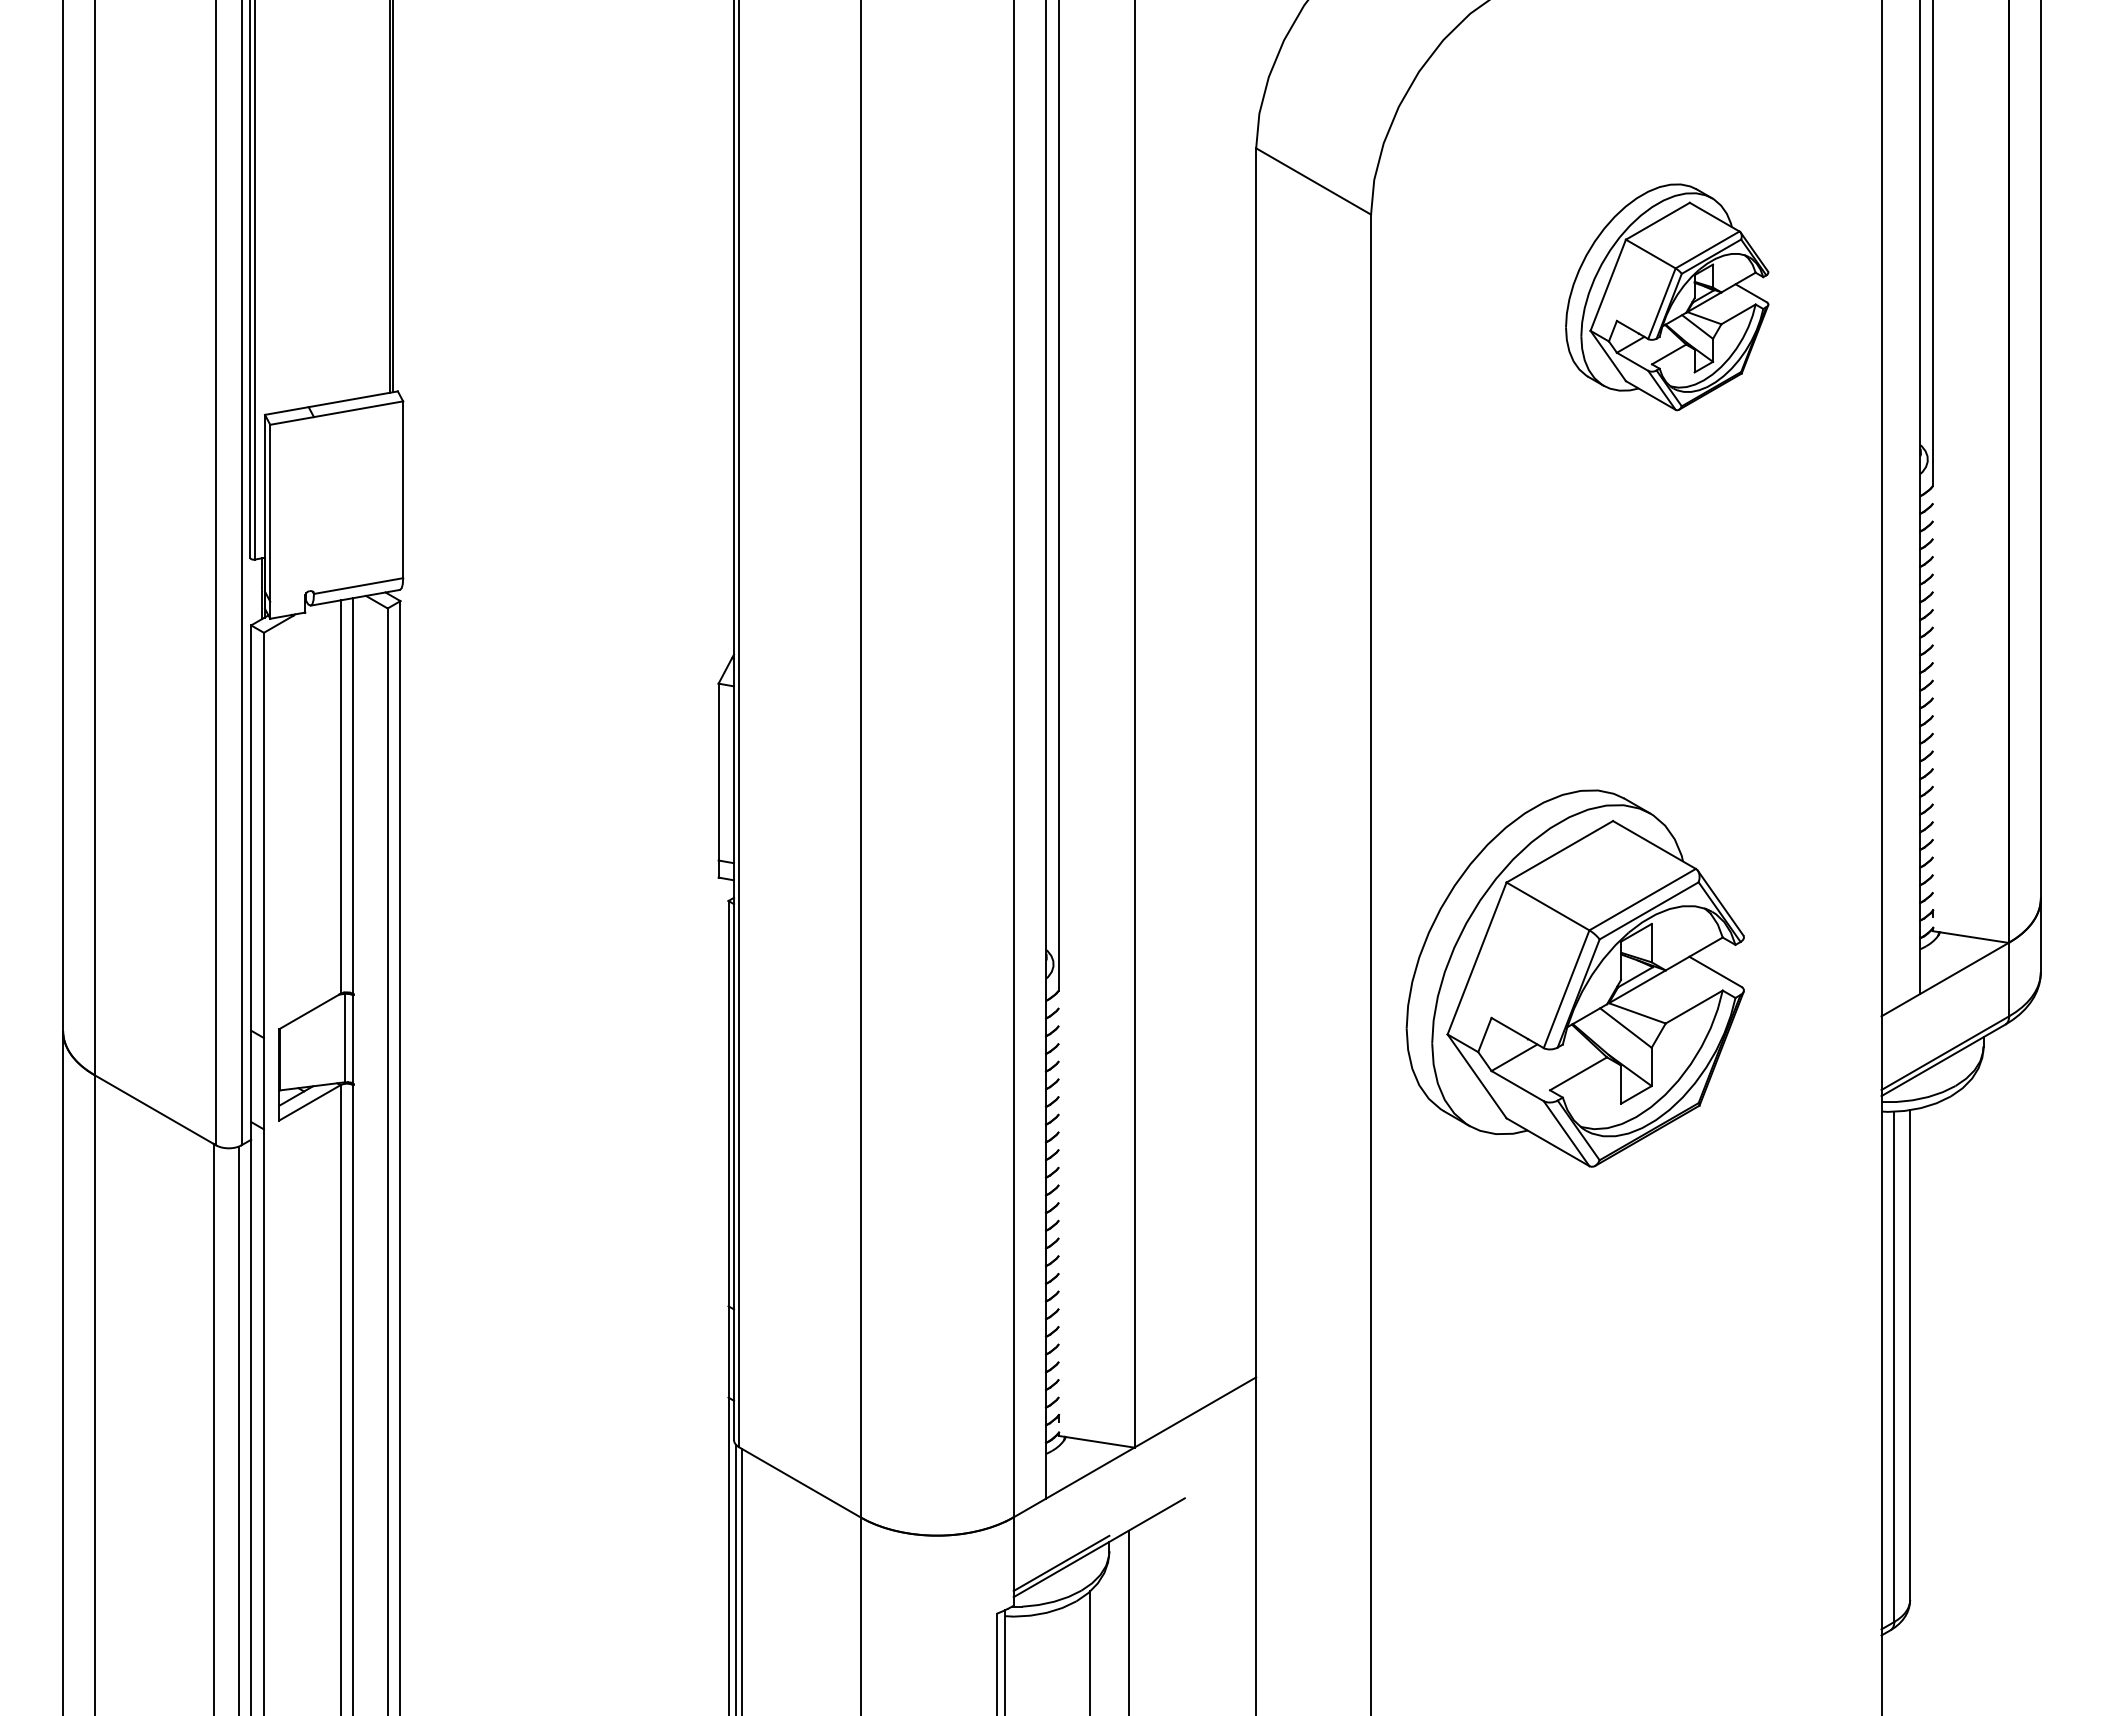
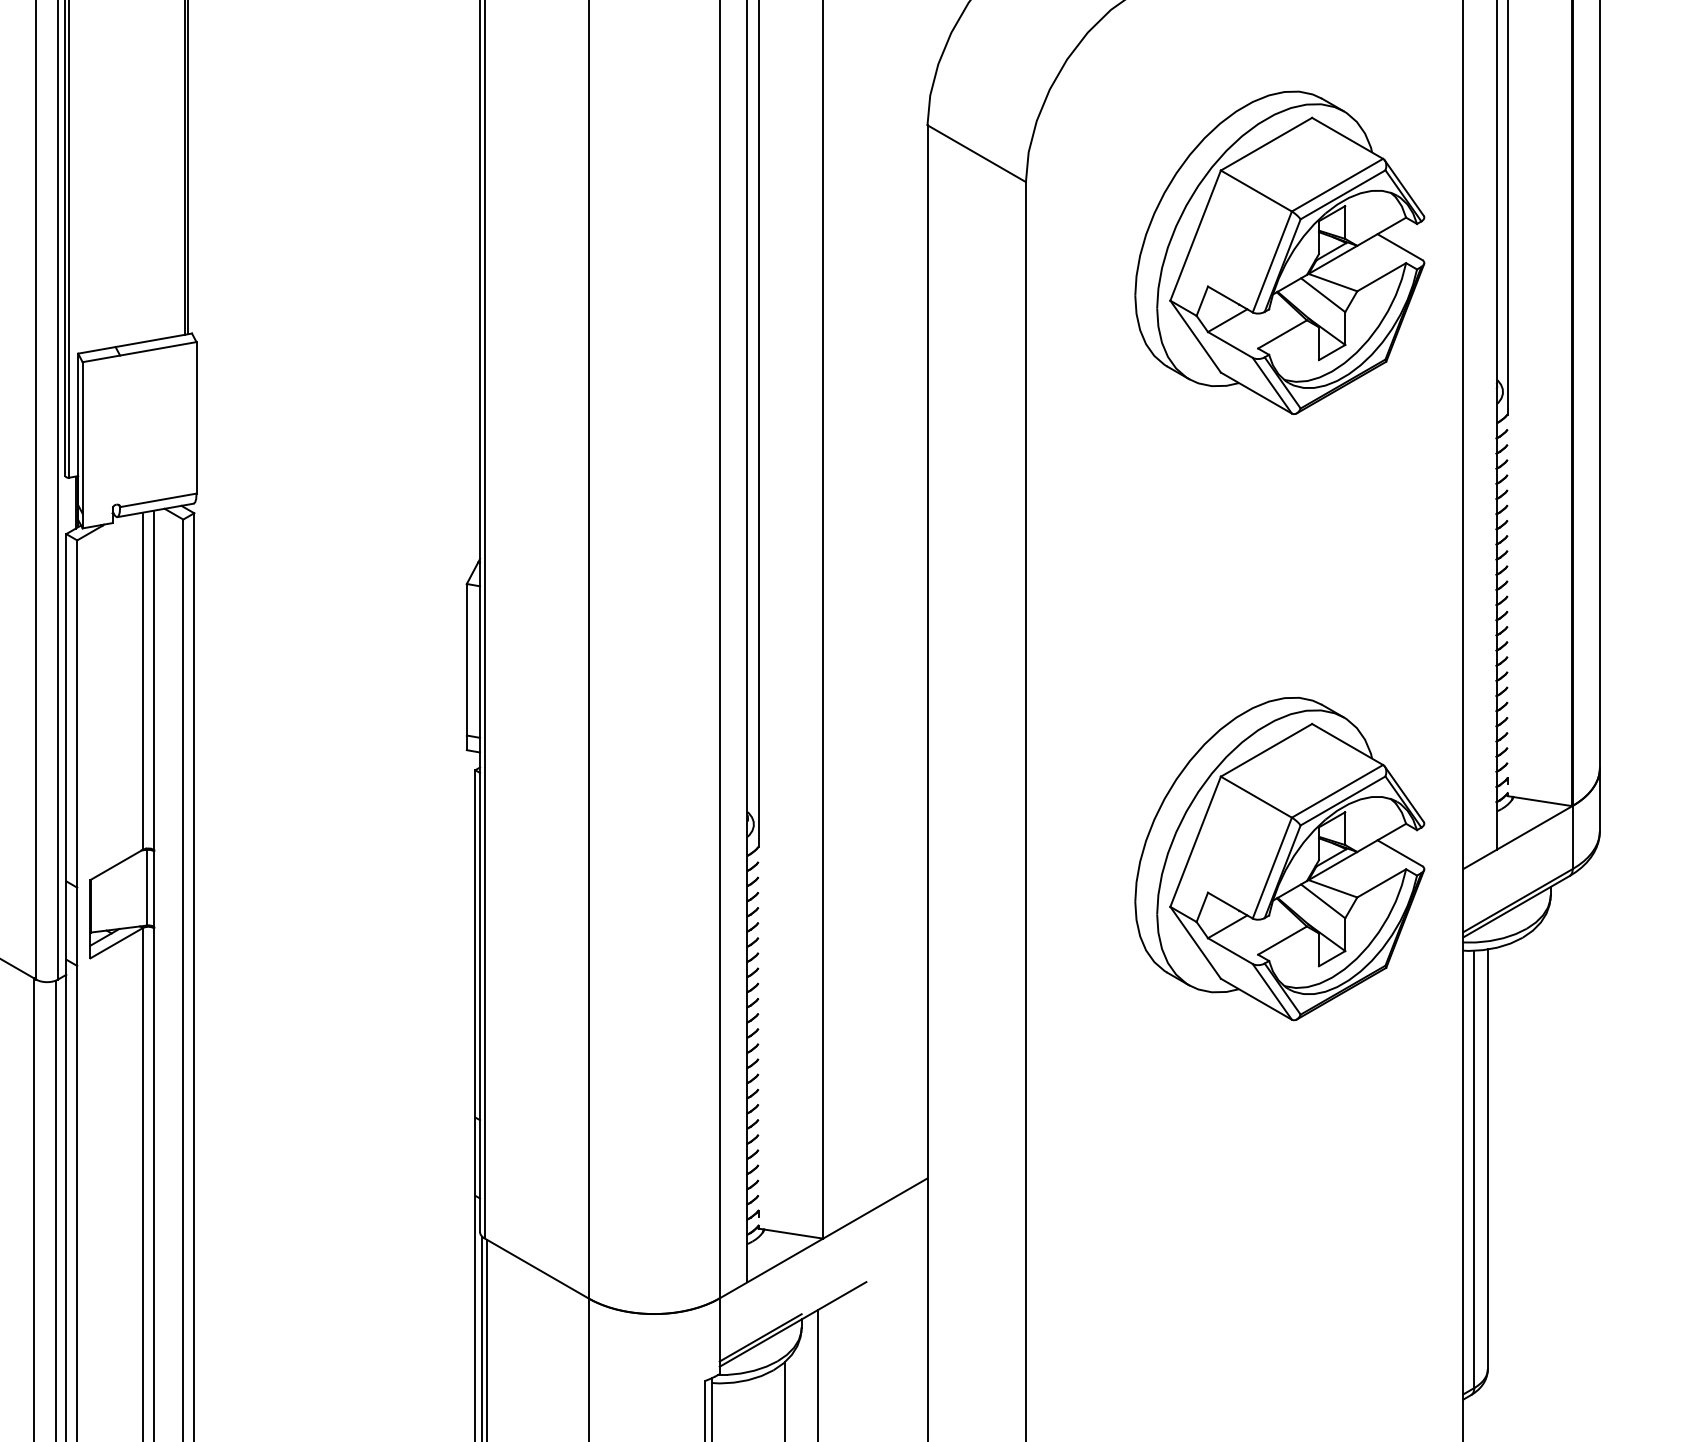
part: (1666, 297) -> (1279, 253), size x1.67
part: (1574, 978) -> (1279, 858), moved

